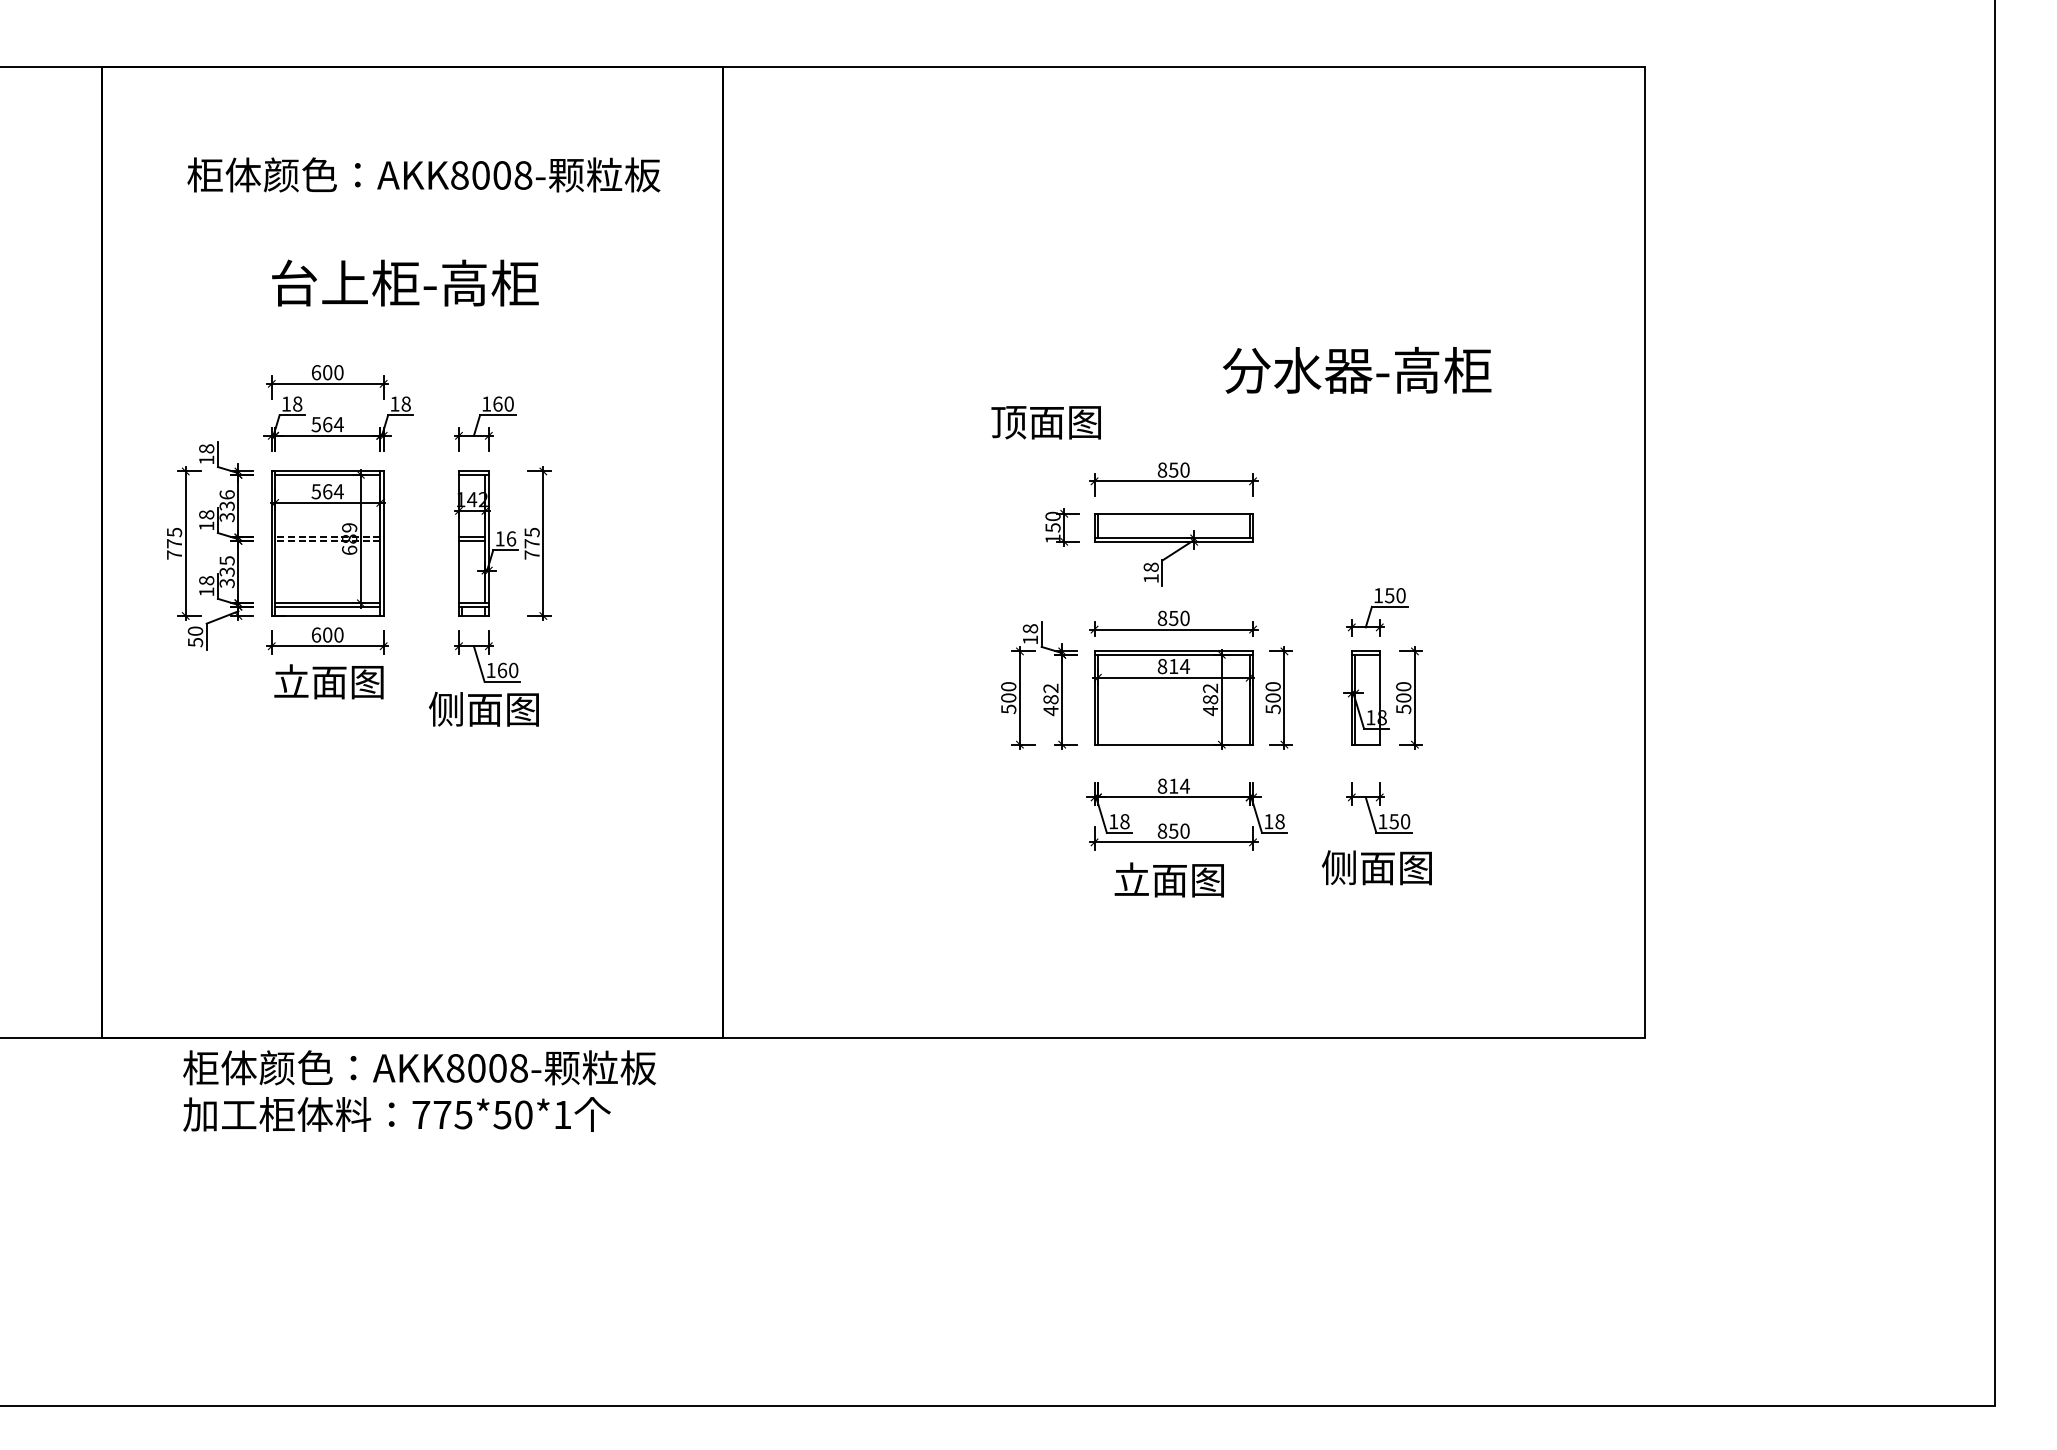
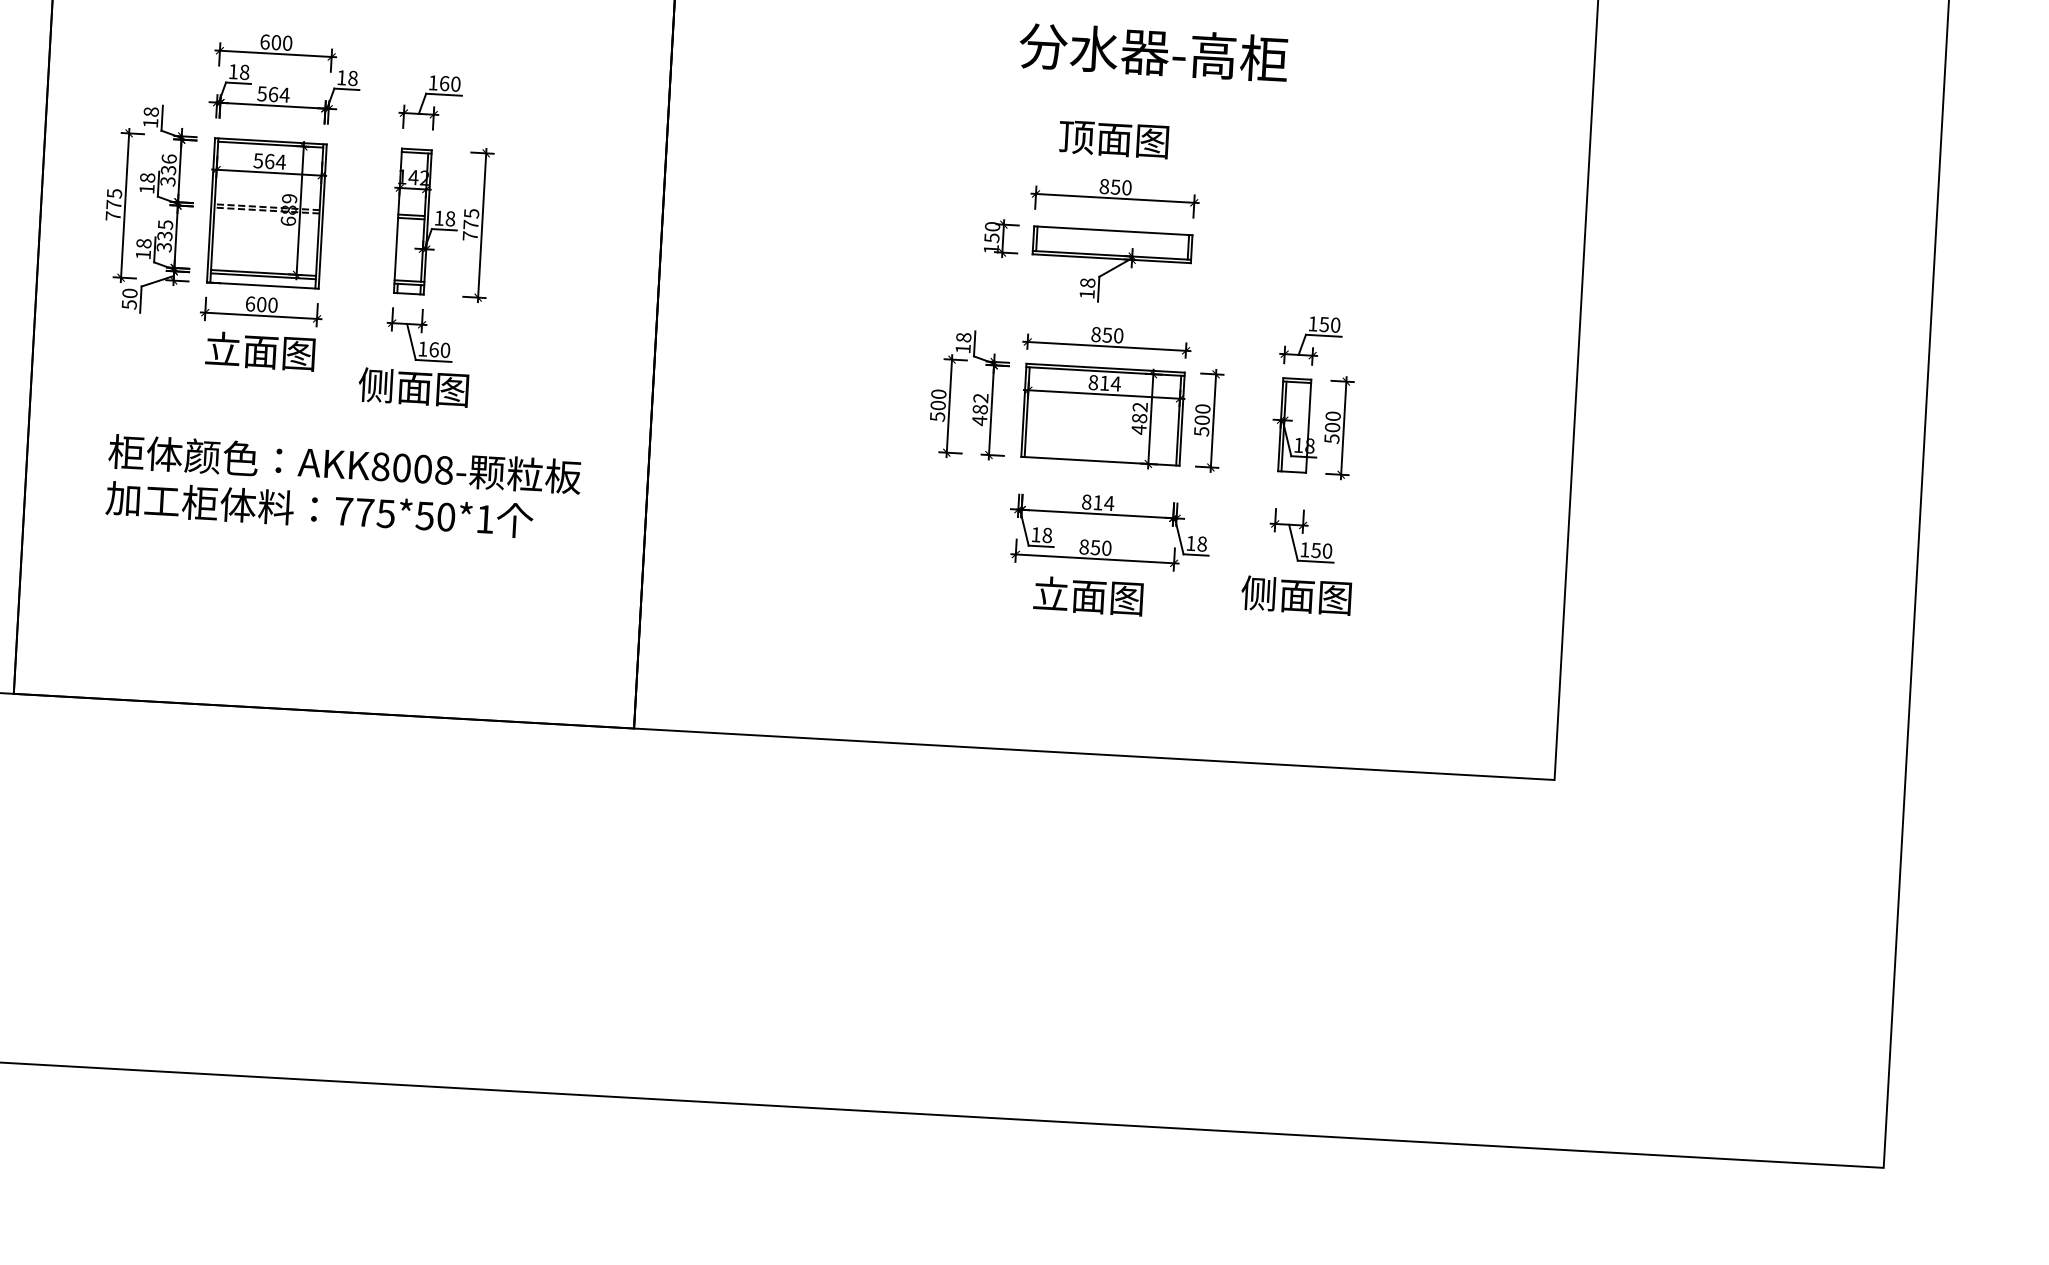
text: (1357, 369) -> (1154, 51), moved
text: (1045, 422) -> (1113, 139), moved
text: (511, 538) -> (450, 218), 16 -> 18
text: (419, 1090) -> (343, 486), moved

